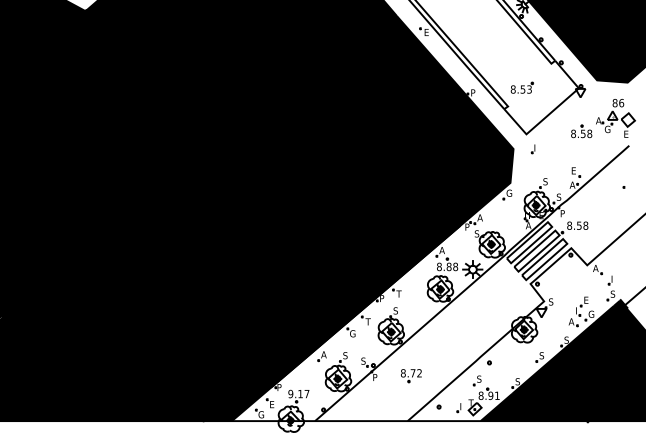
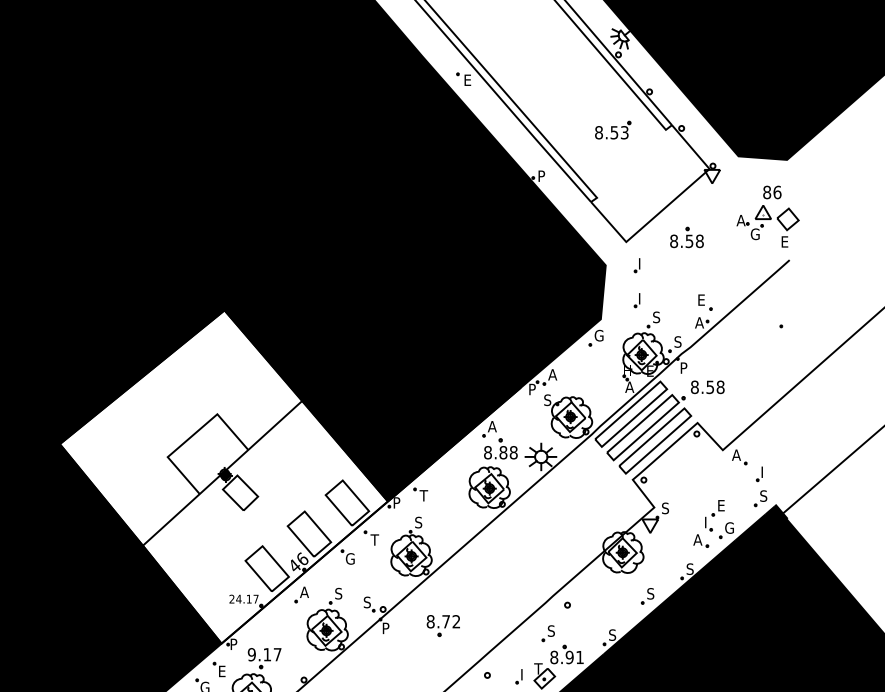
part: (521, 87) -> (612, 129), moved
part: (581, 131) -> (686, 237), moved
part: (532, 171) -> (635, 301), added
fill: (272, 282) -> (222, 477), removed

